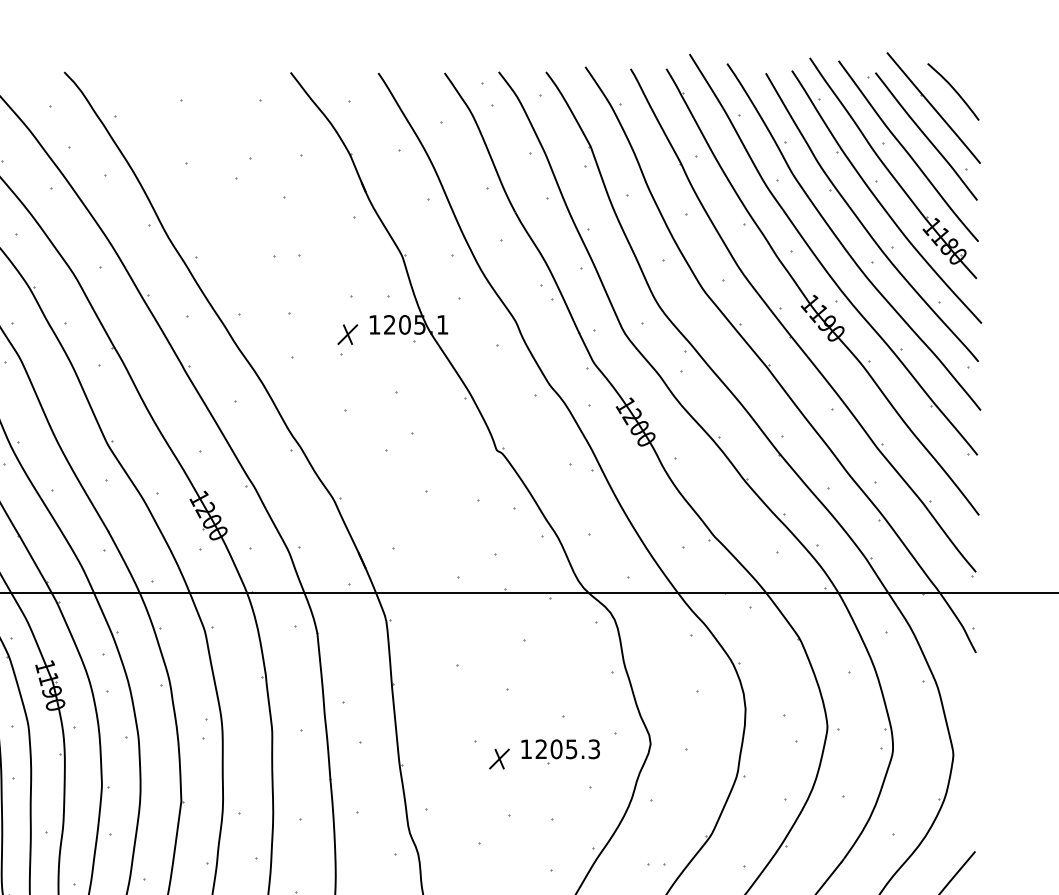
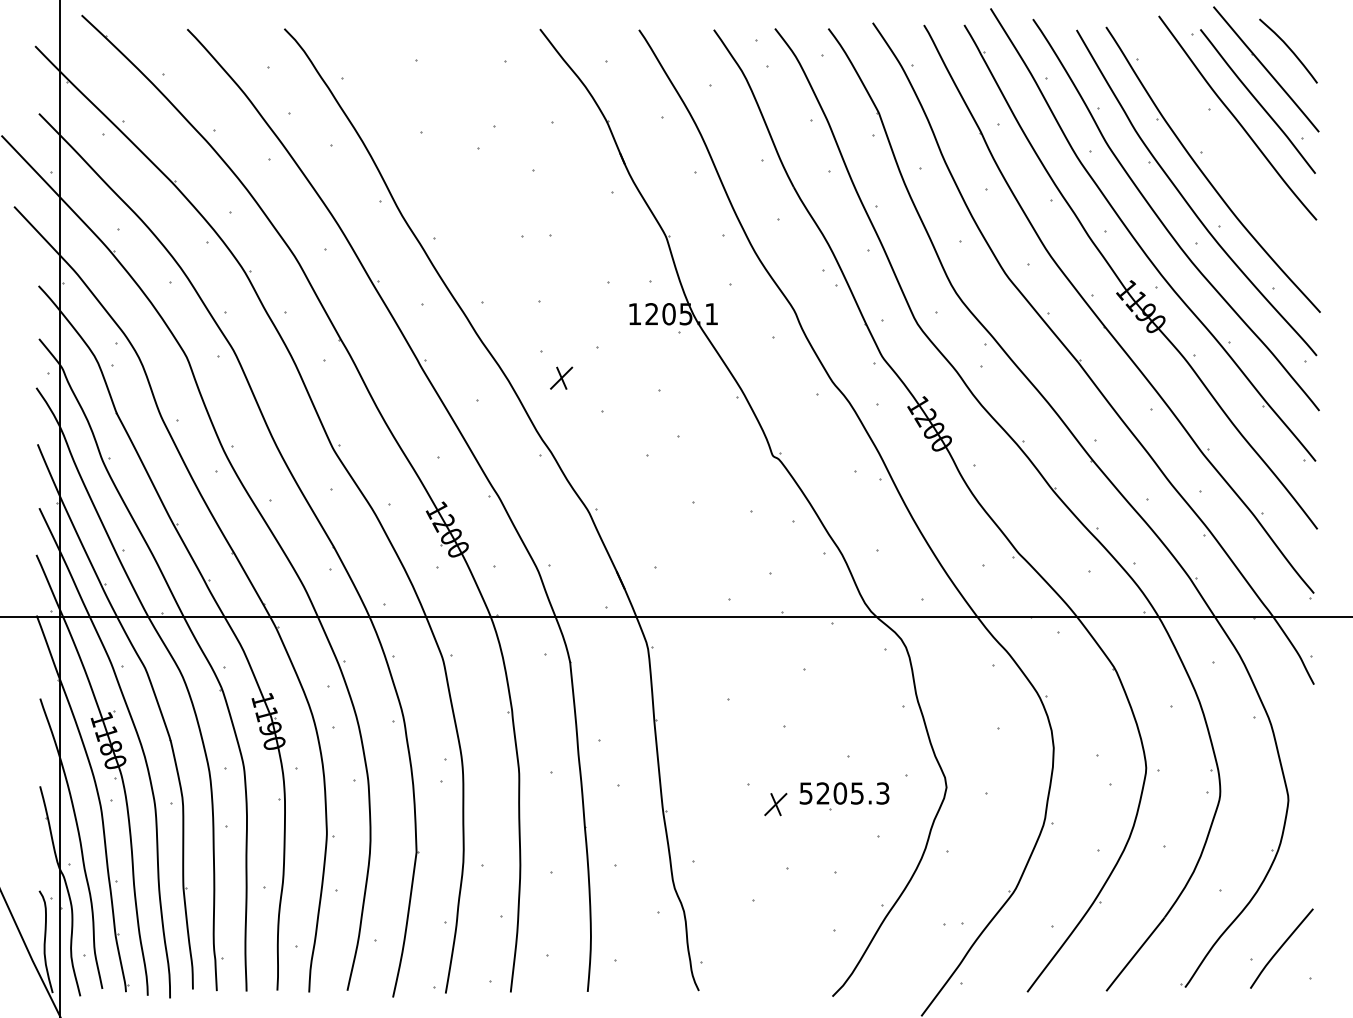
part: (893, 168) -> (1220, 137), removed
part: (347, 334) -> (561, 377), moved
text: (525, 749) -> (805, 793), 1205.3 -> 5205.3

